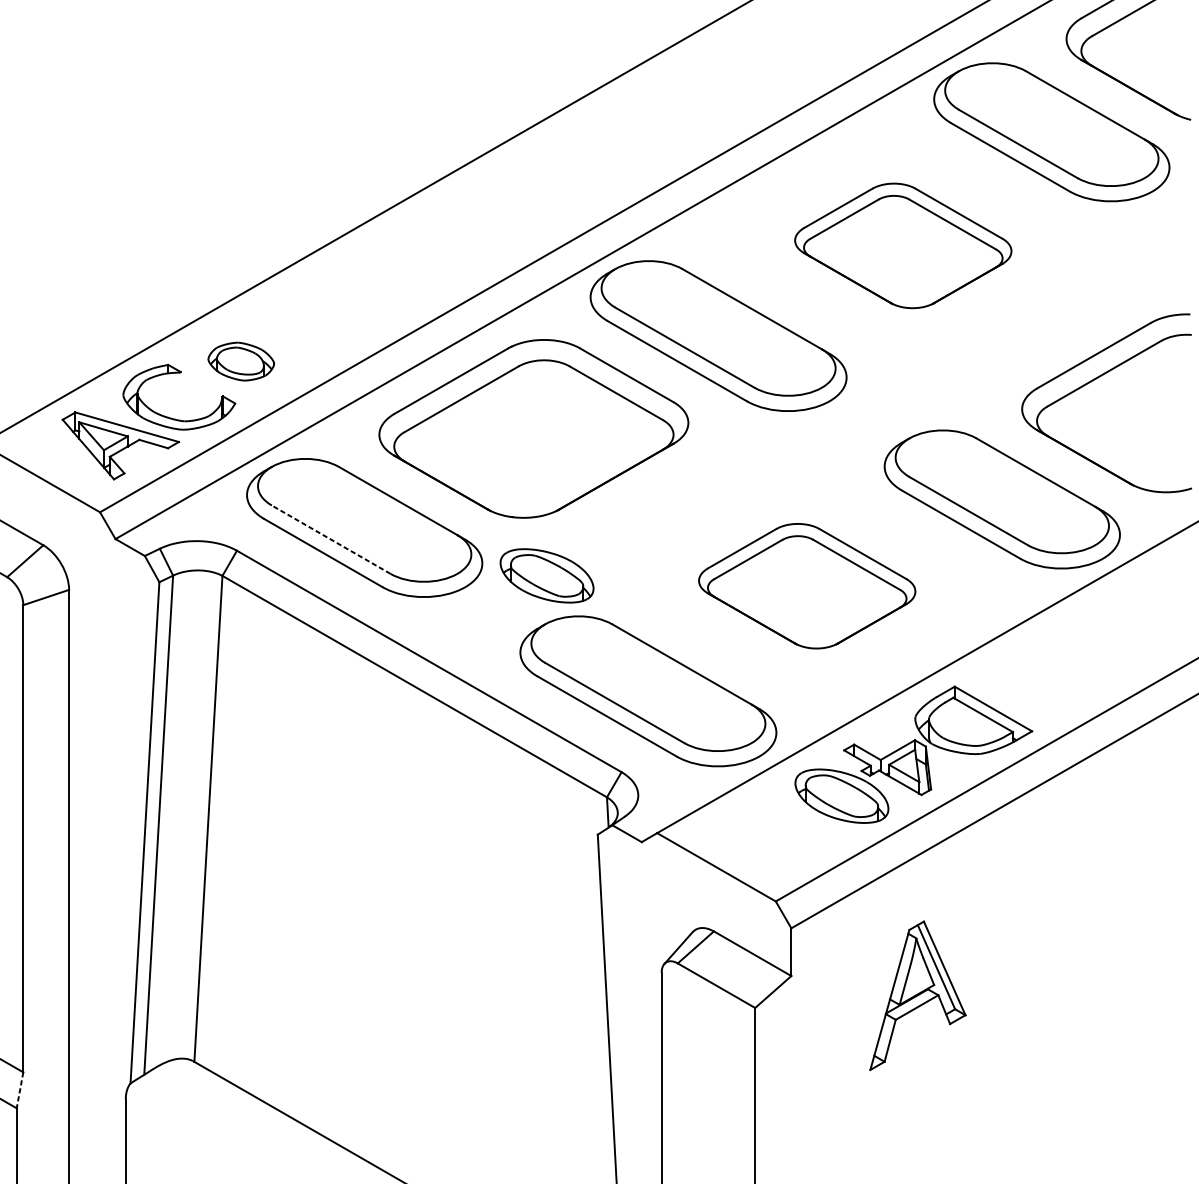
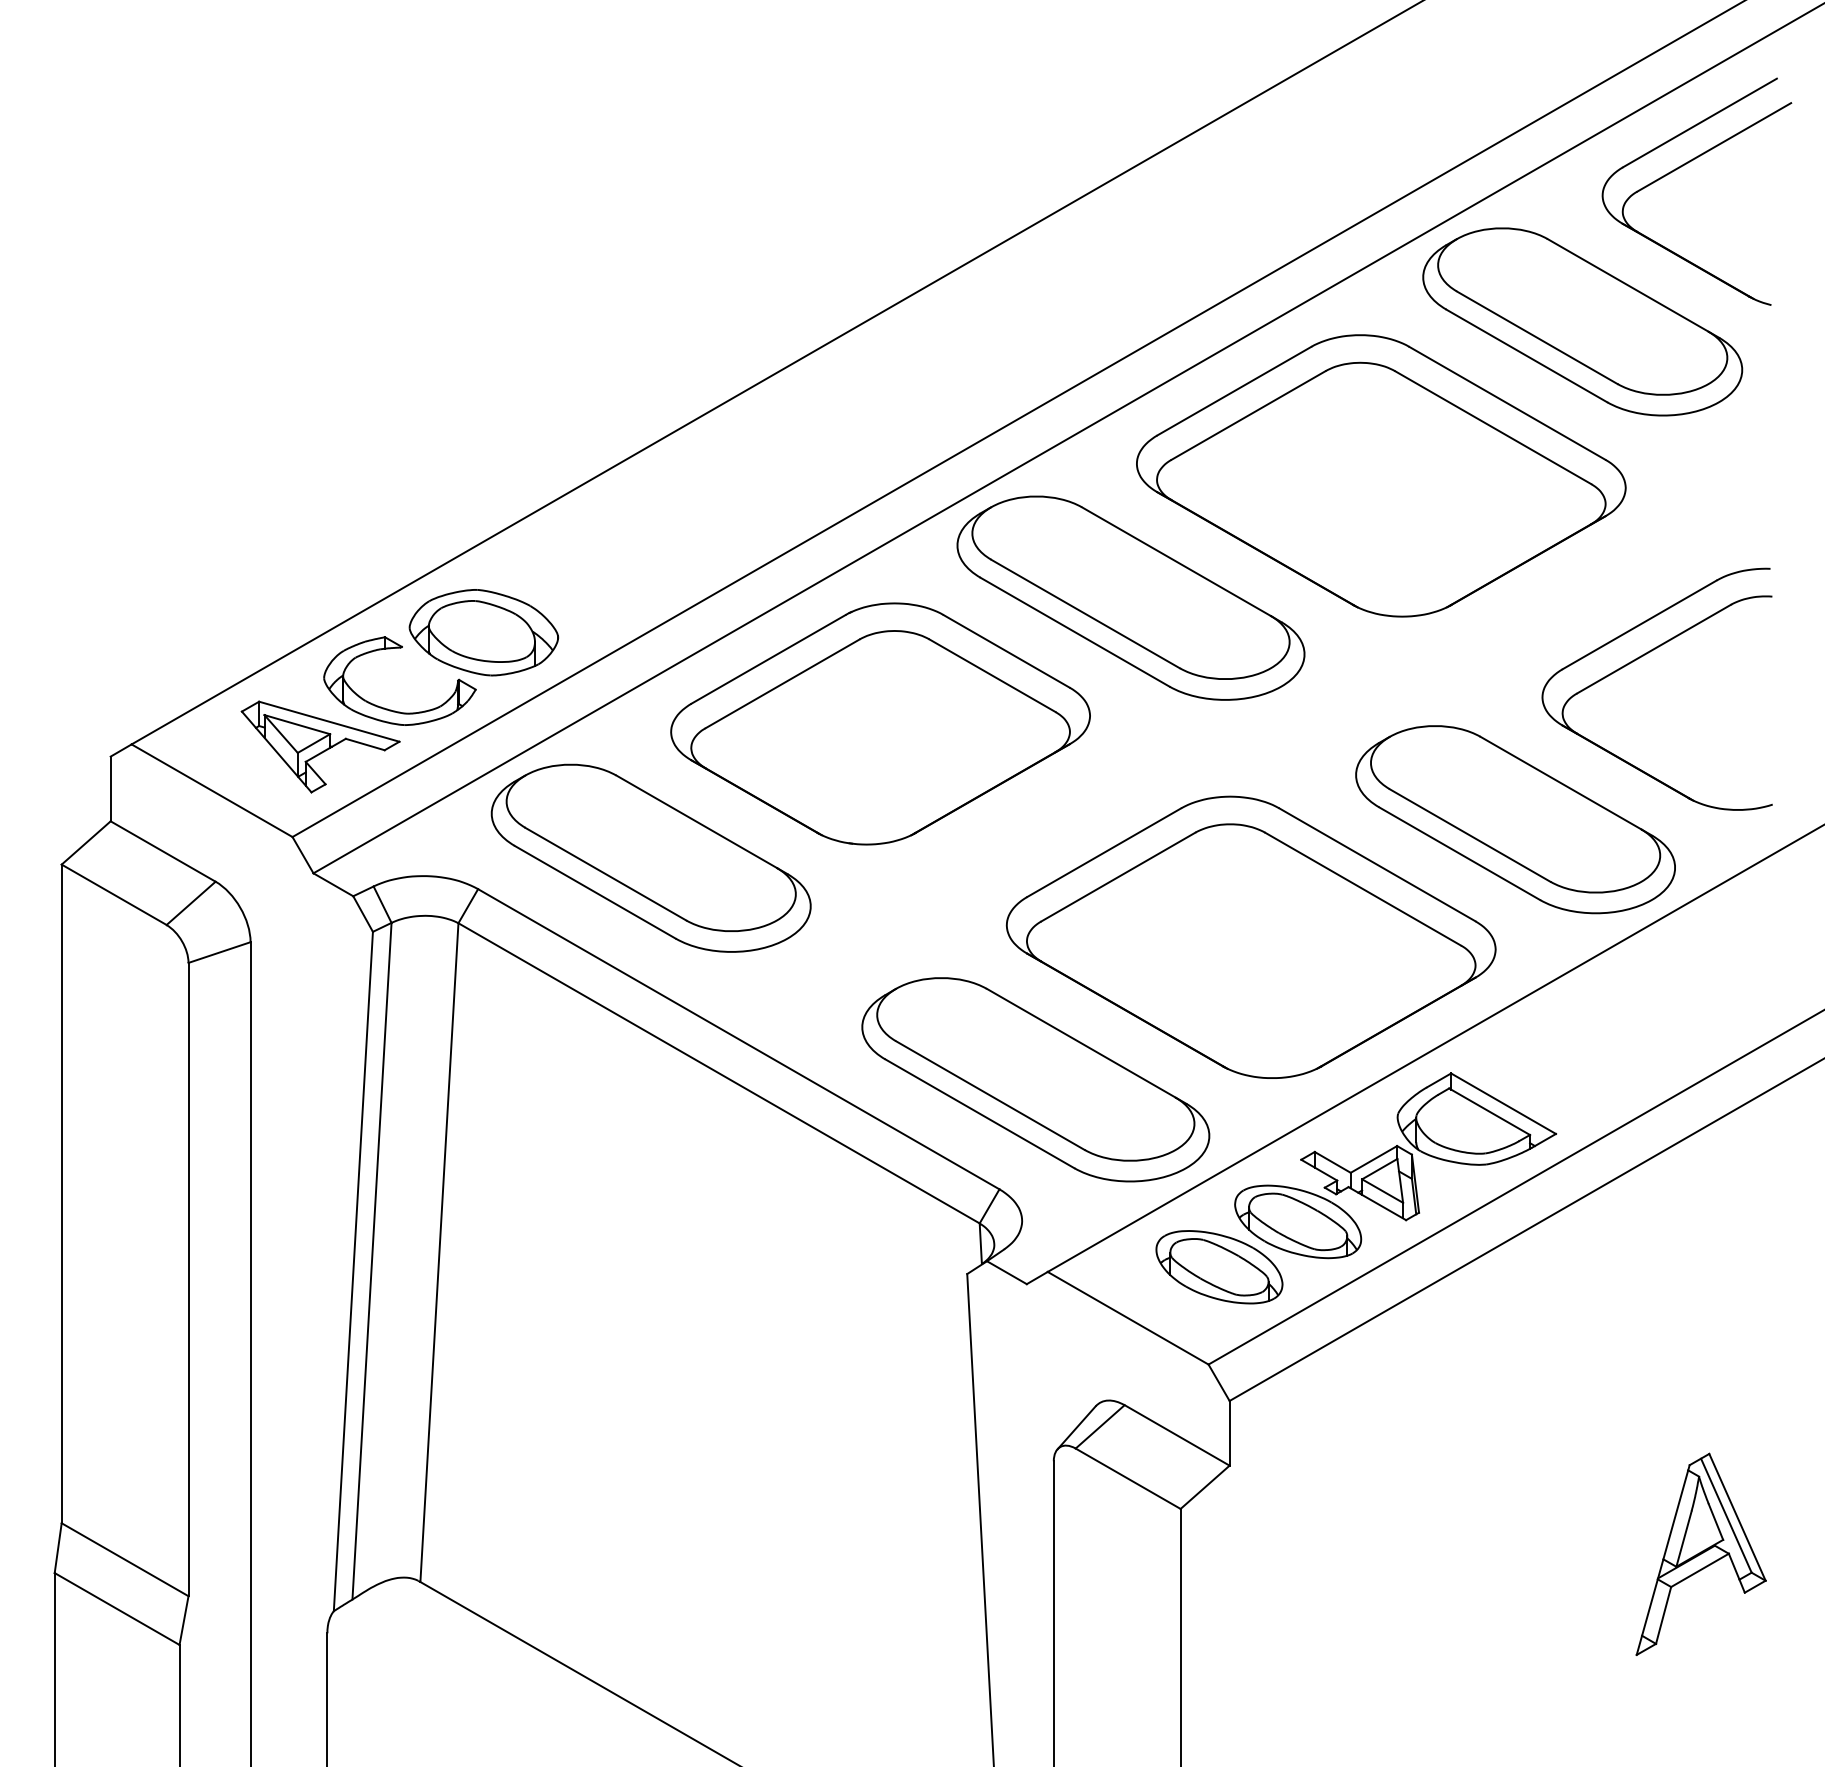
part: (903, 245) -> (1381, 475), size x1.67
part: (240, 361) -> (483, 632), size x1.67
line: (330, 539) -> (605, 874), dashed -> solid
part: (547, 576) -> (1219, 1267), moved
part: (806, 585) -> (1250, 936), size x1.67
part: (917, 995) -> (1700, 1553), moved
line: (20, 1090) -> (184, 1620), dashed -> solid

